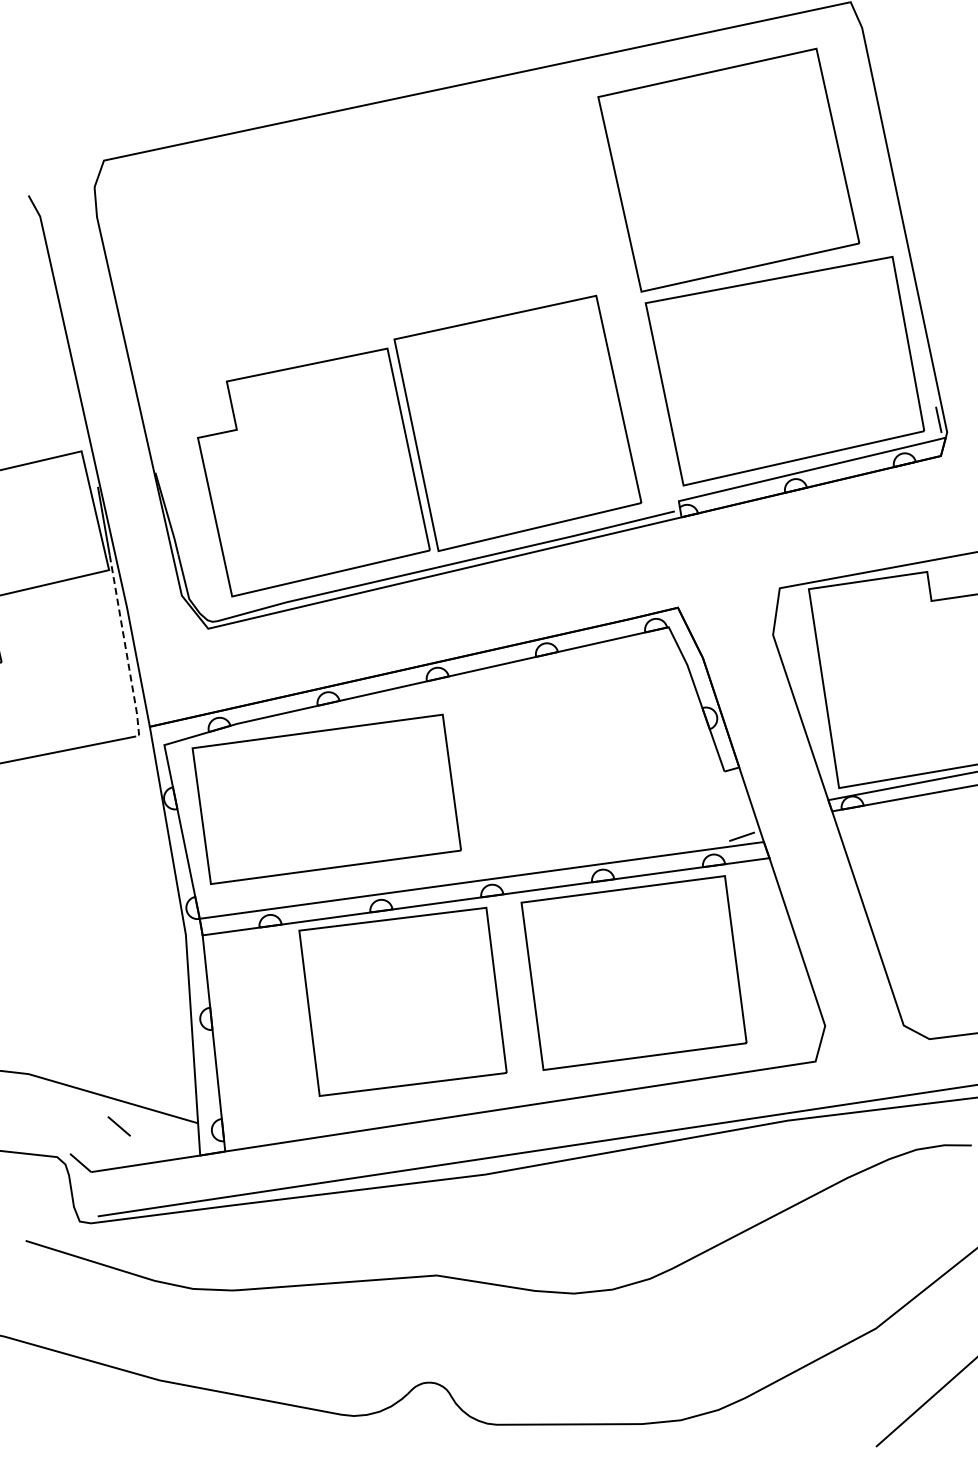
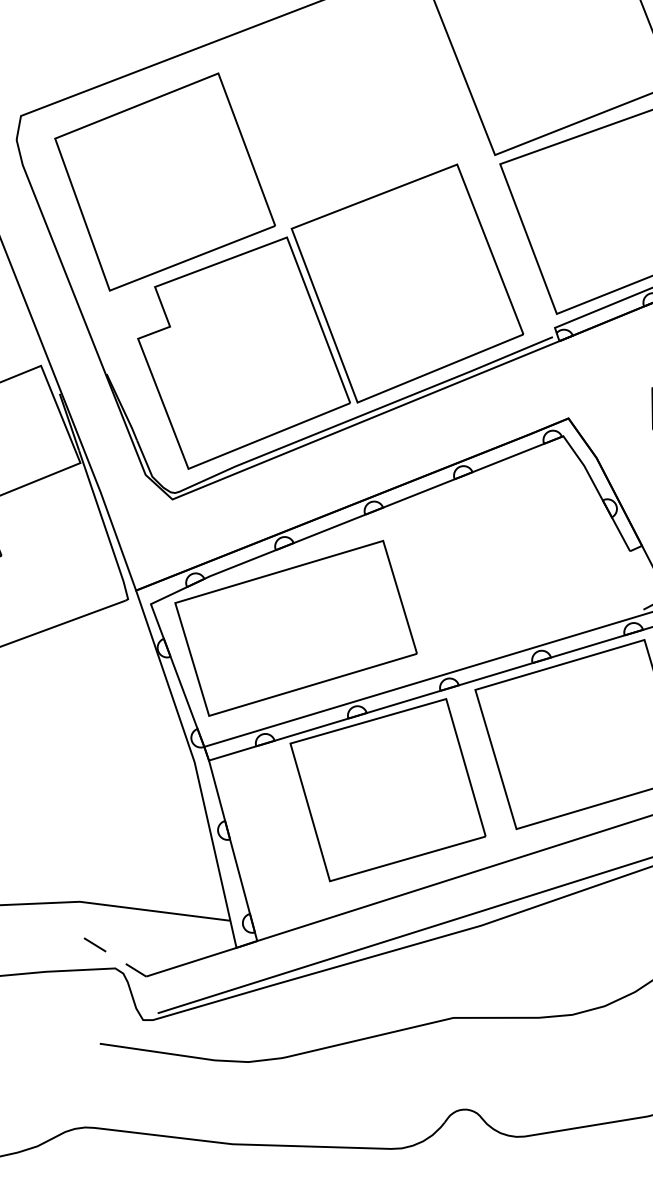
part: (257, 262) -> (165, 181), added
line: (125, 648) -> (104, 527), dashed -> solid
line: (118, 1126) -> (94, 945), moved

